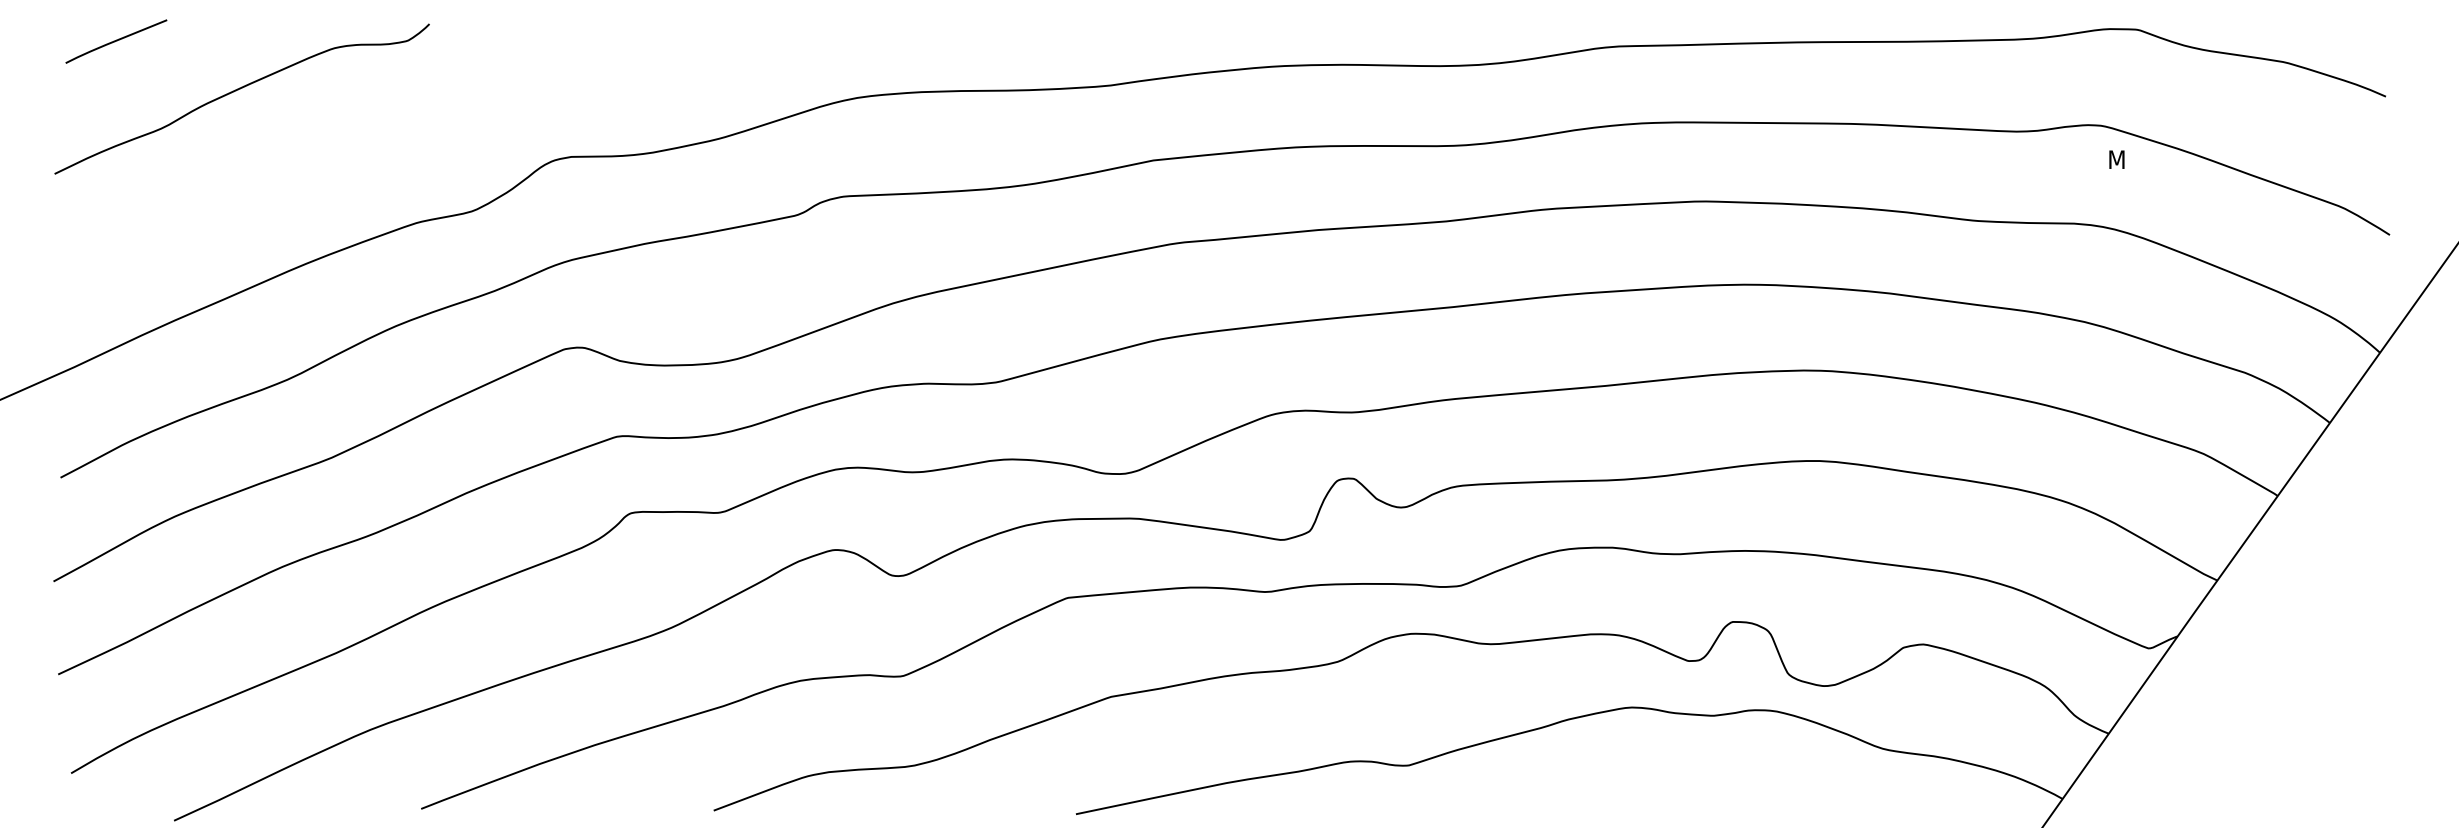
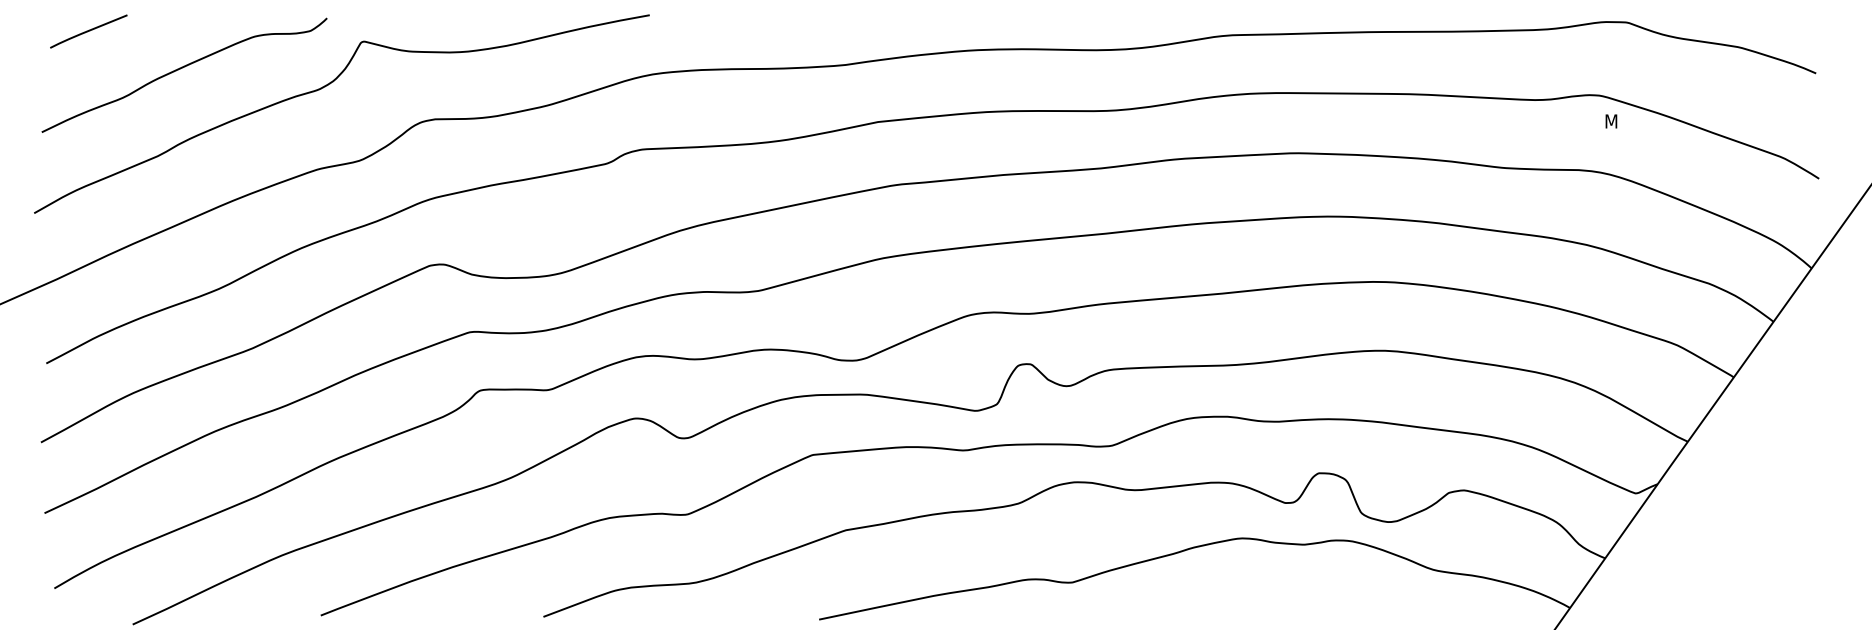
curve: (429, 113) -> (327, 86), added

